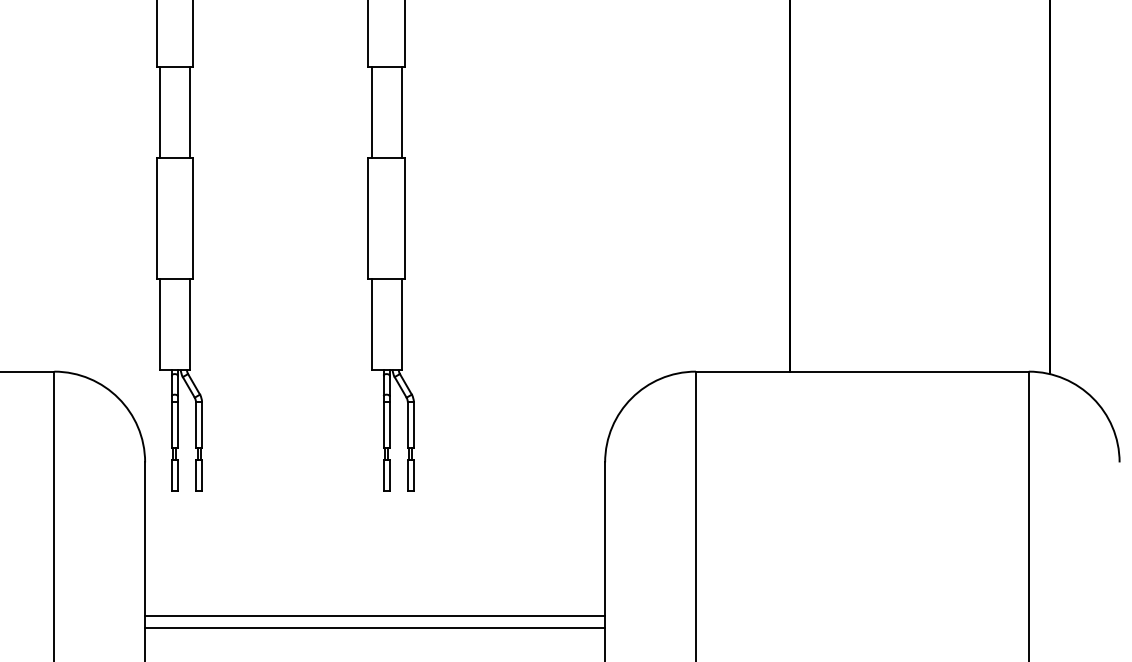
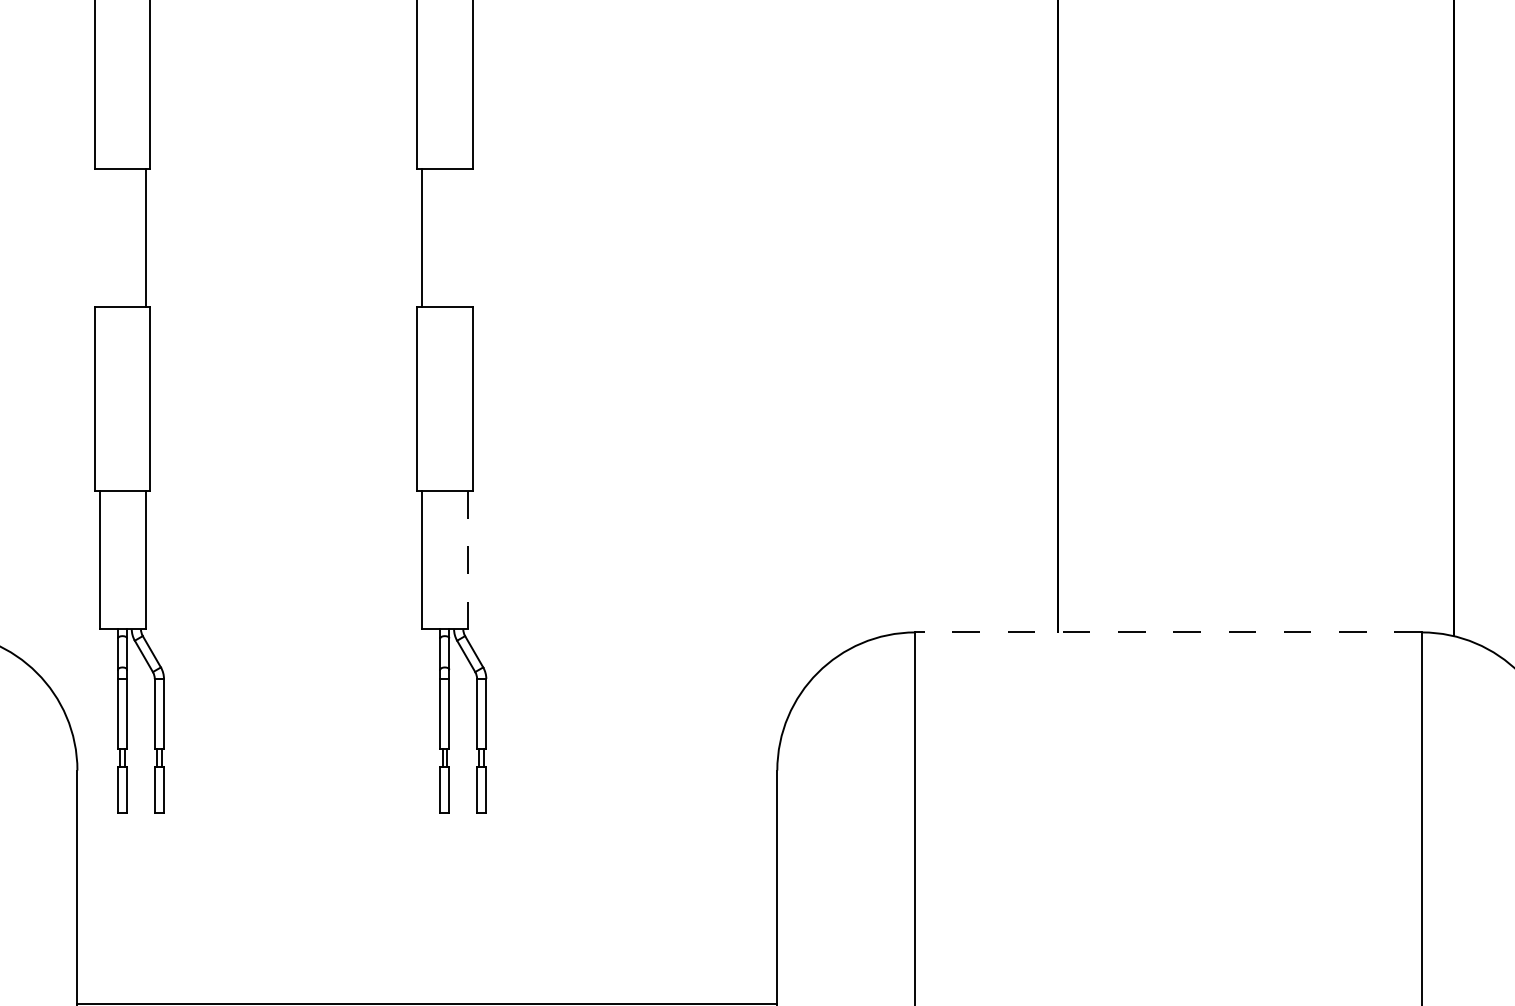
line: (159, 111) -> (99, 236), removed
line: (401, 111) -> (467, 236), removed
line: (401, 323) -> (467, 559), solid -> dashed
line: (861, 371) -> (1167, 632), solid -> dashed

